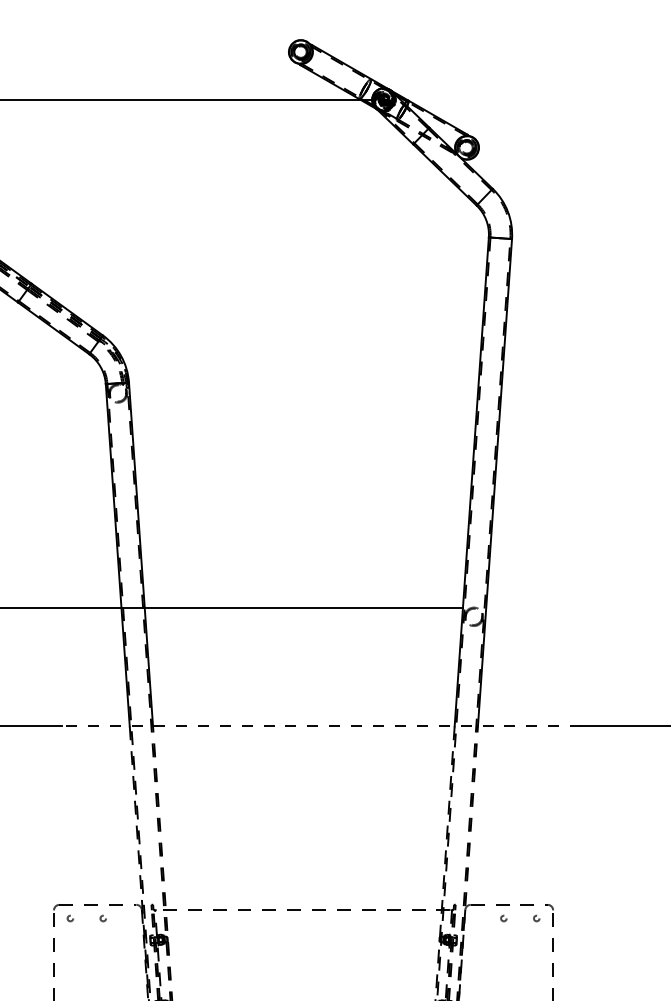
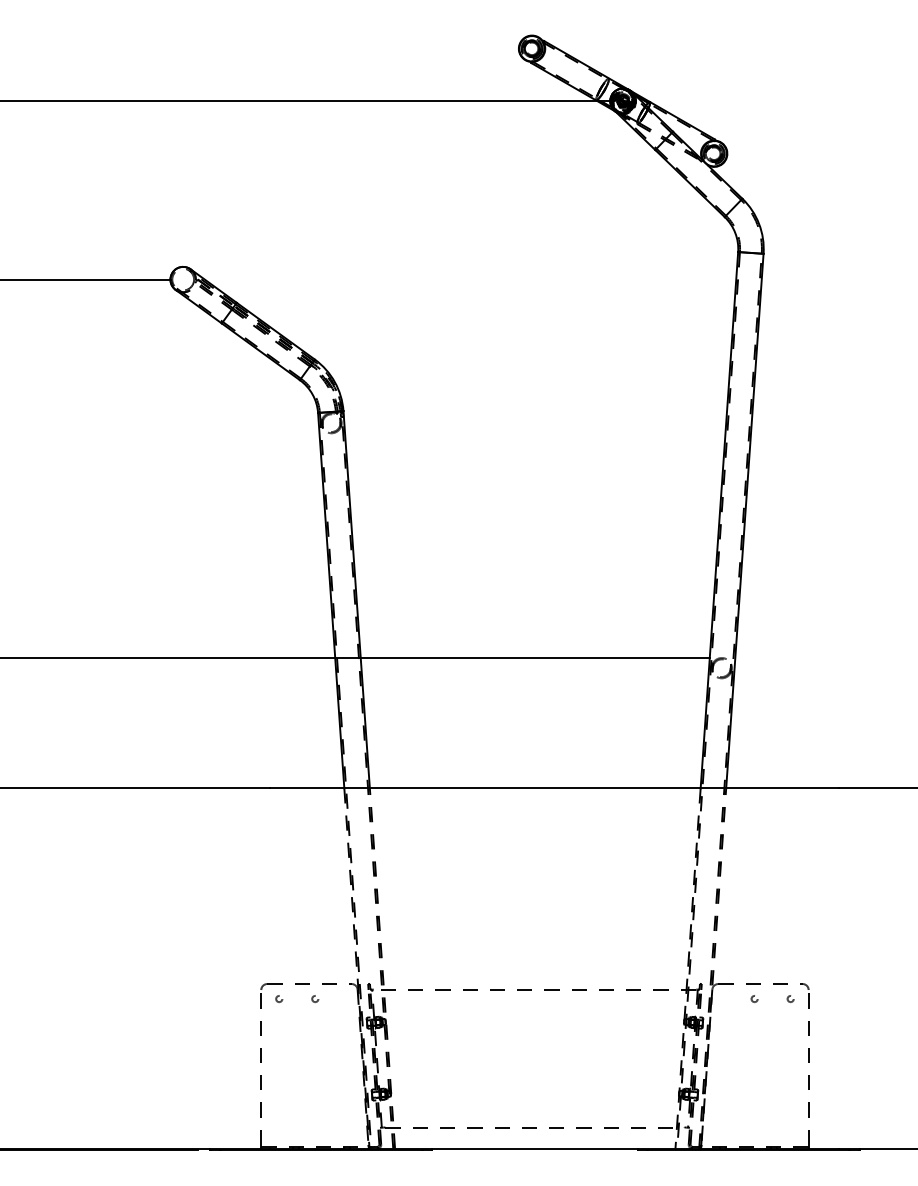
line: (321, 726) -> (554, 788), dashed -> solid

